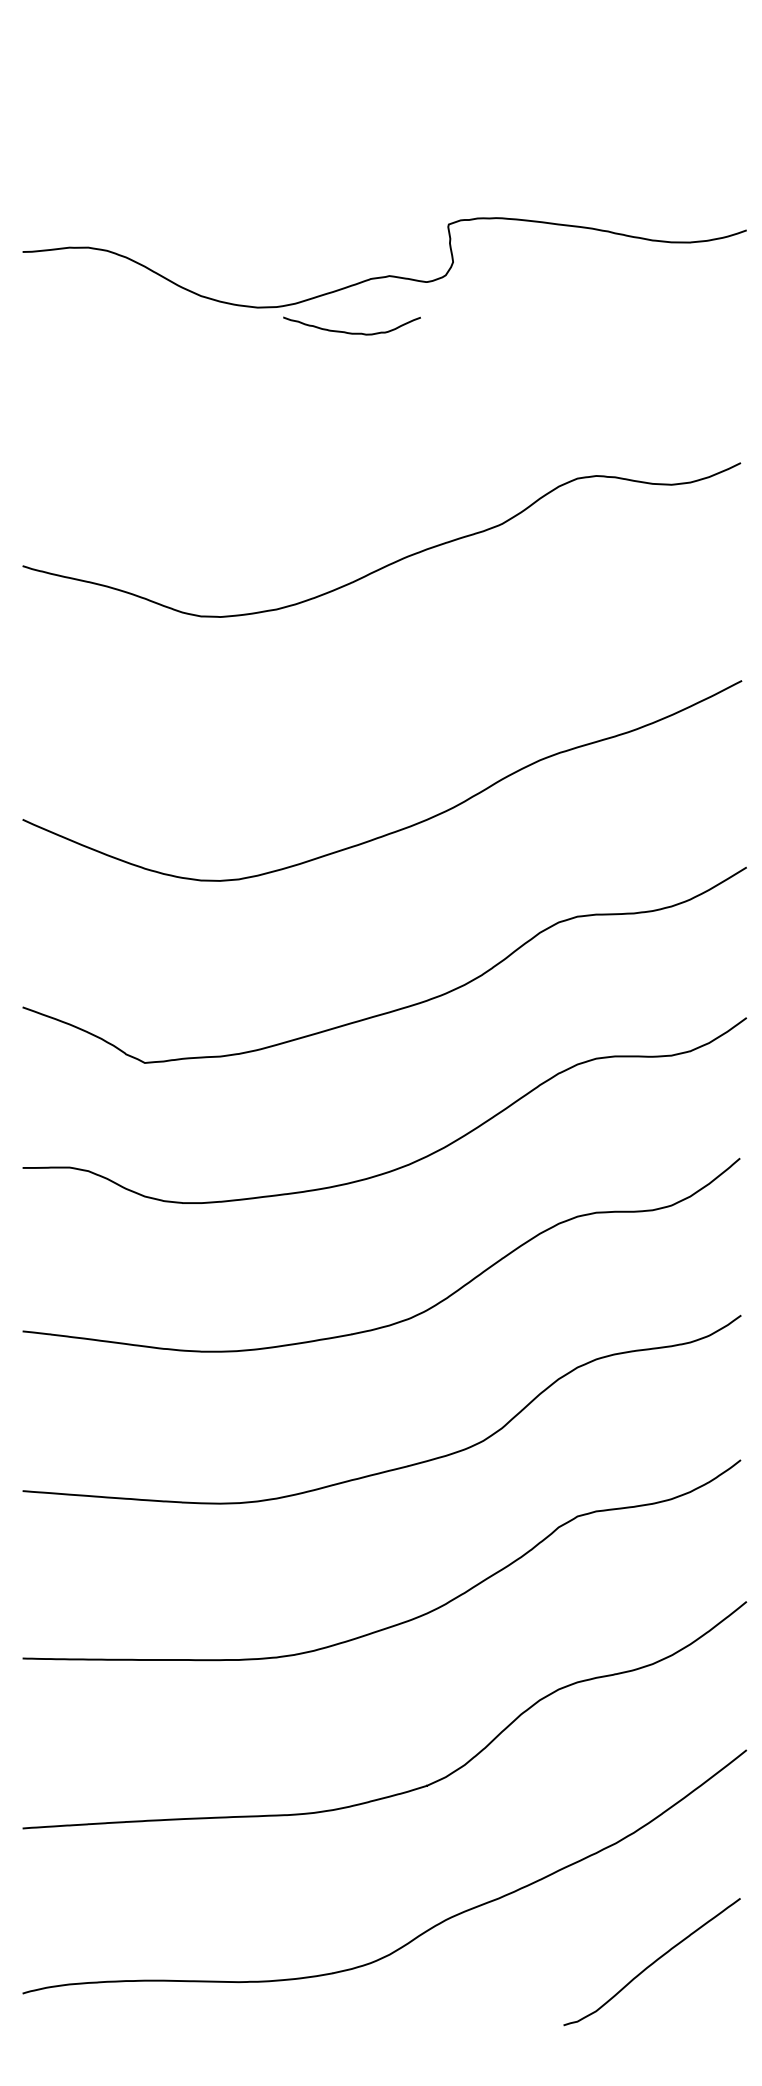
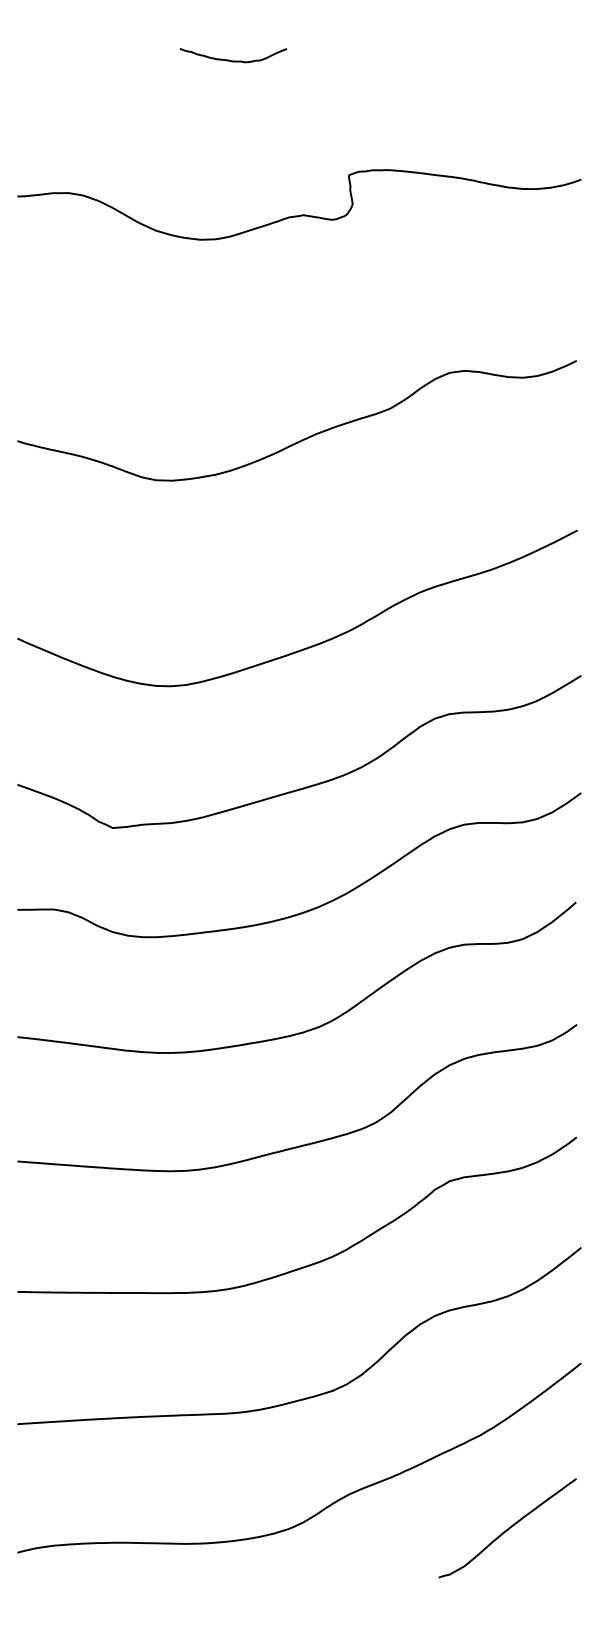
curve: (351, 332) -> (233, 60), moved

